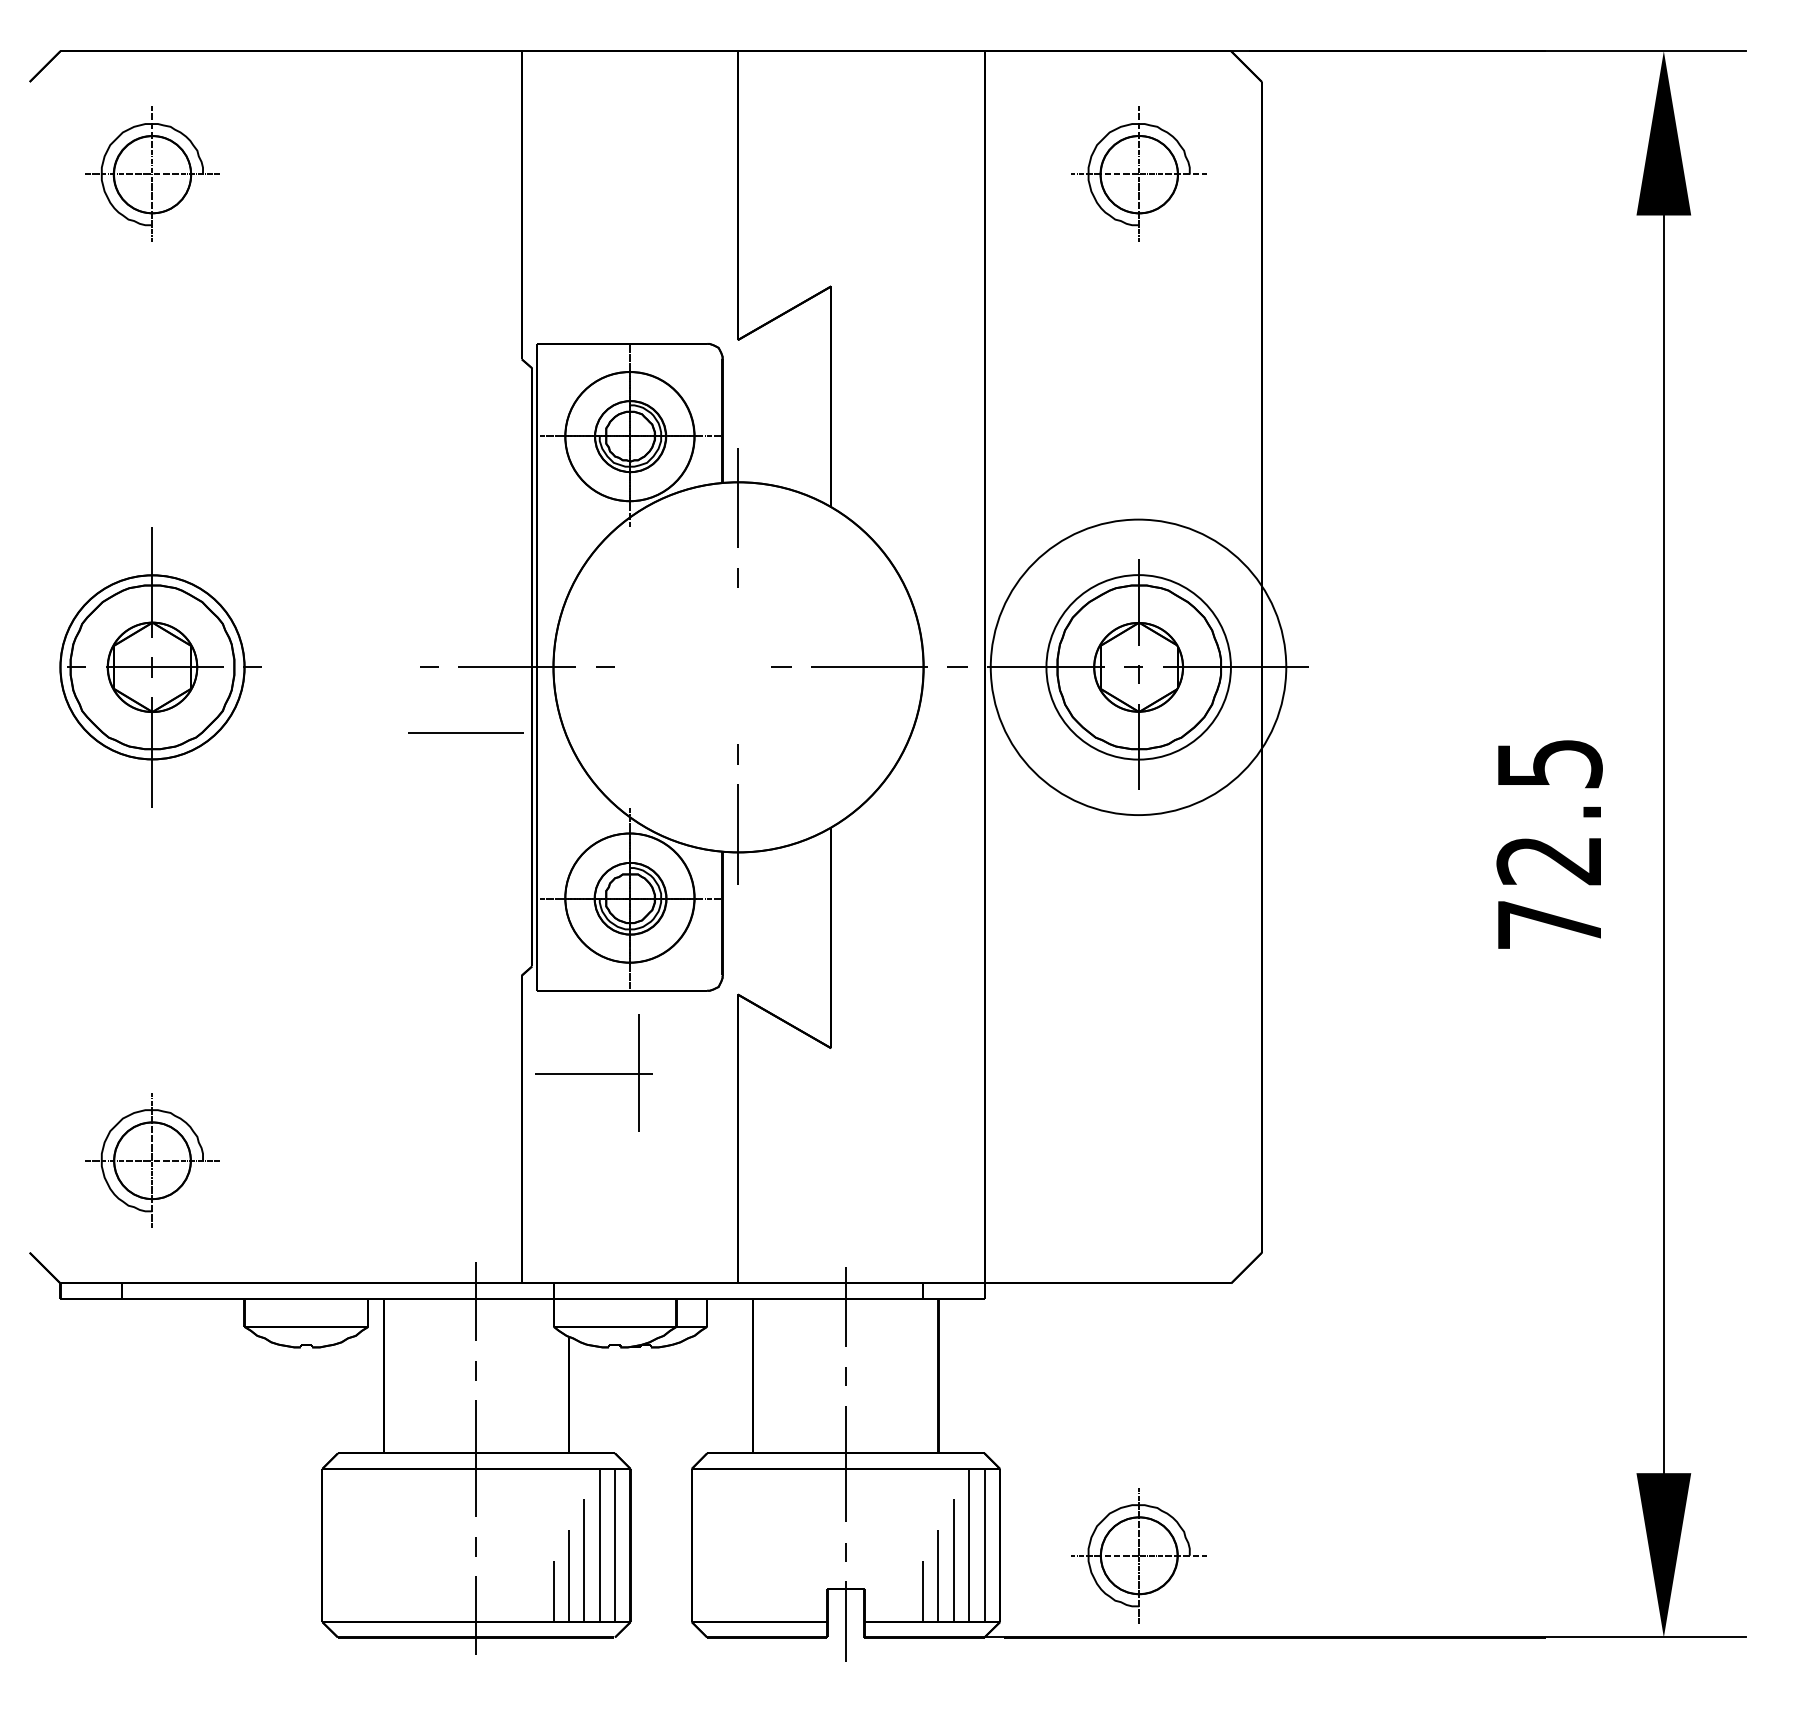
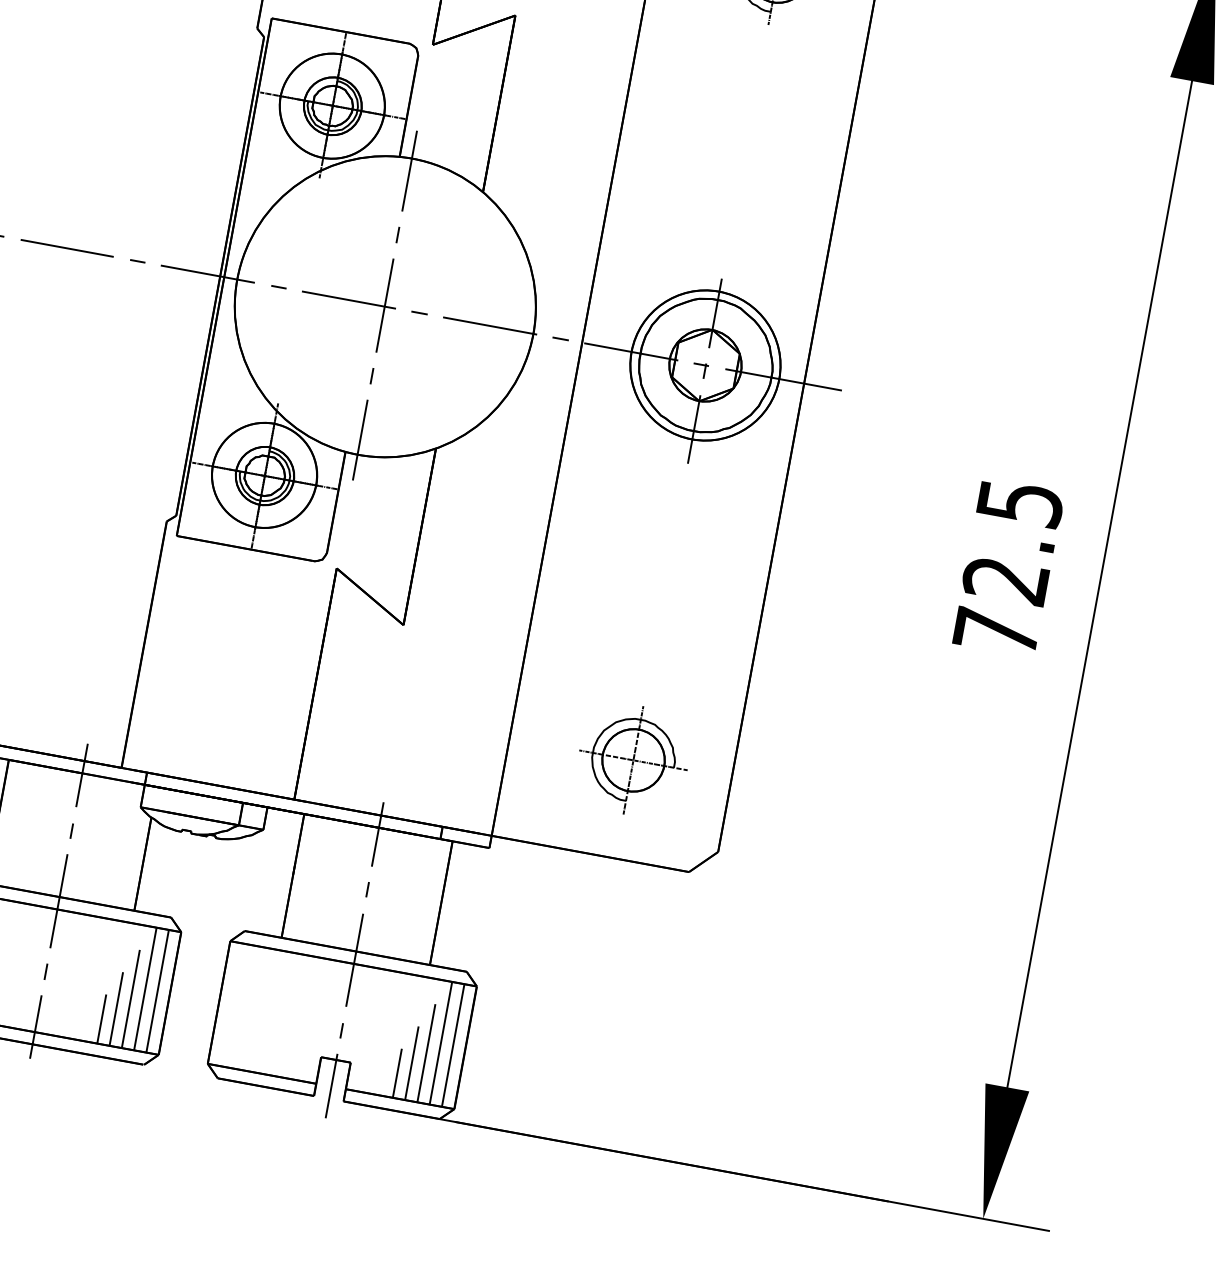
circle: (1138, 667) -> (705, 365), size x0.62
line: (465, 732) -> (66, 247), moved
part: (593, 1072) -> (348, 298), moved
part: (1138, 1555) -> (632, 760), moved

